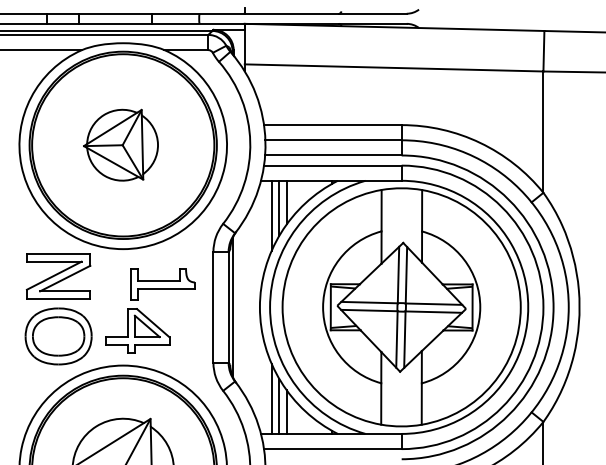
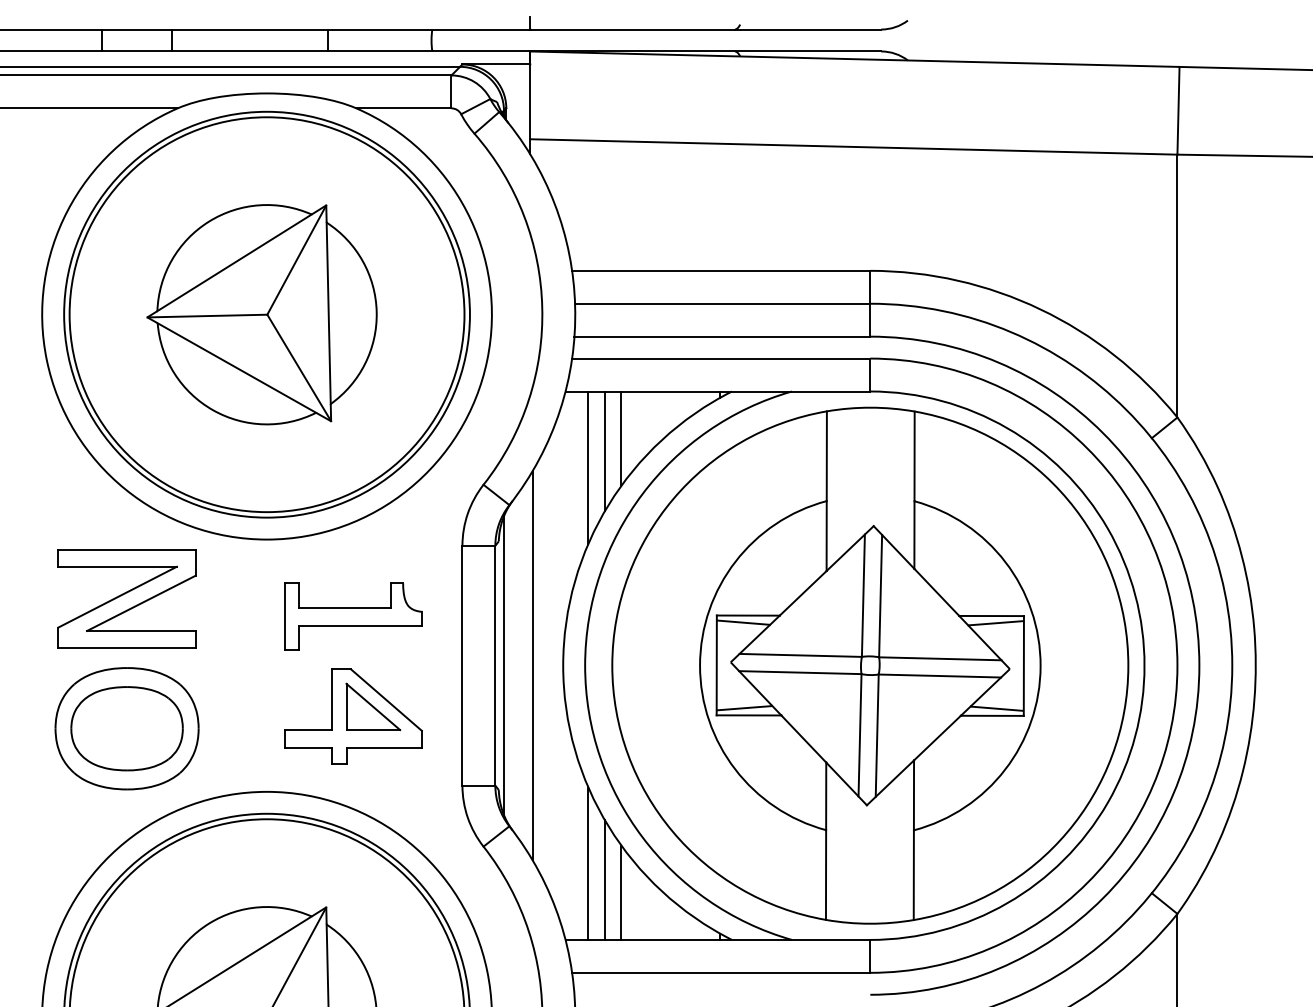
part: (120, 144) -> (261, 312), size x1.43
line: (245, 307) -> (531, 665), added
part: (137, 330) -> (352, 715), moved

